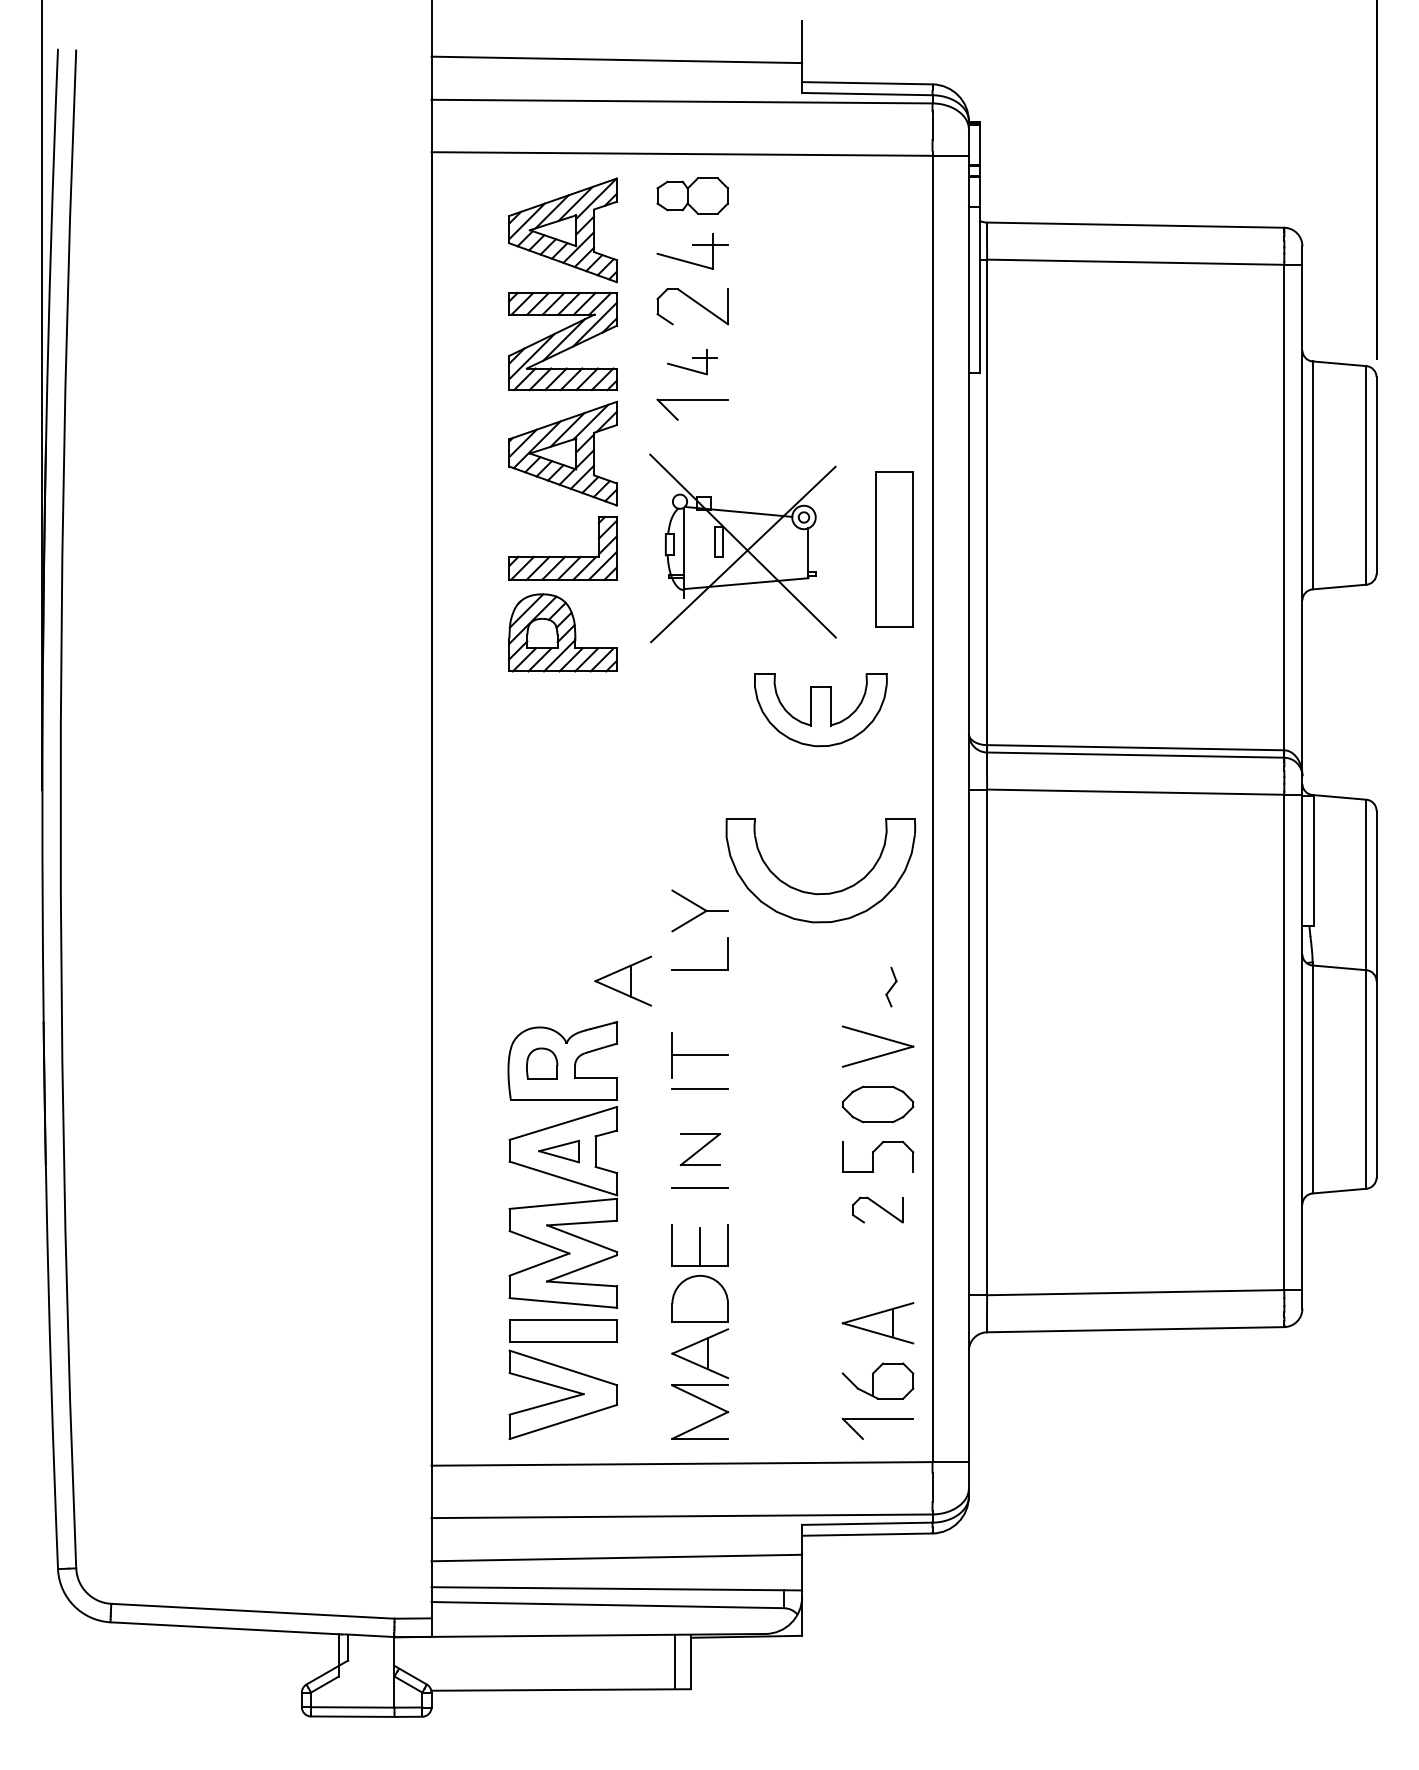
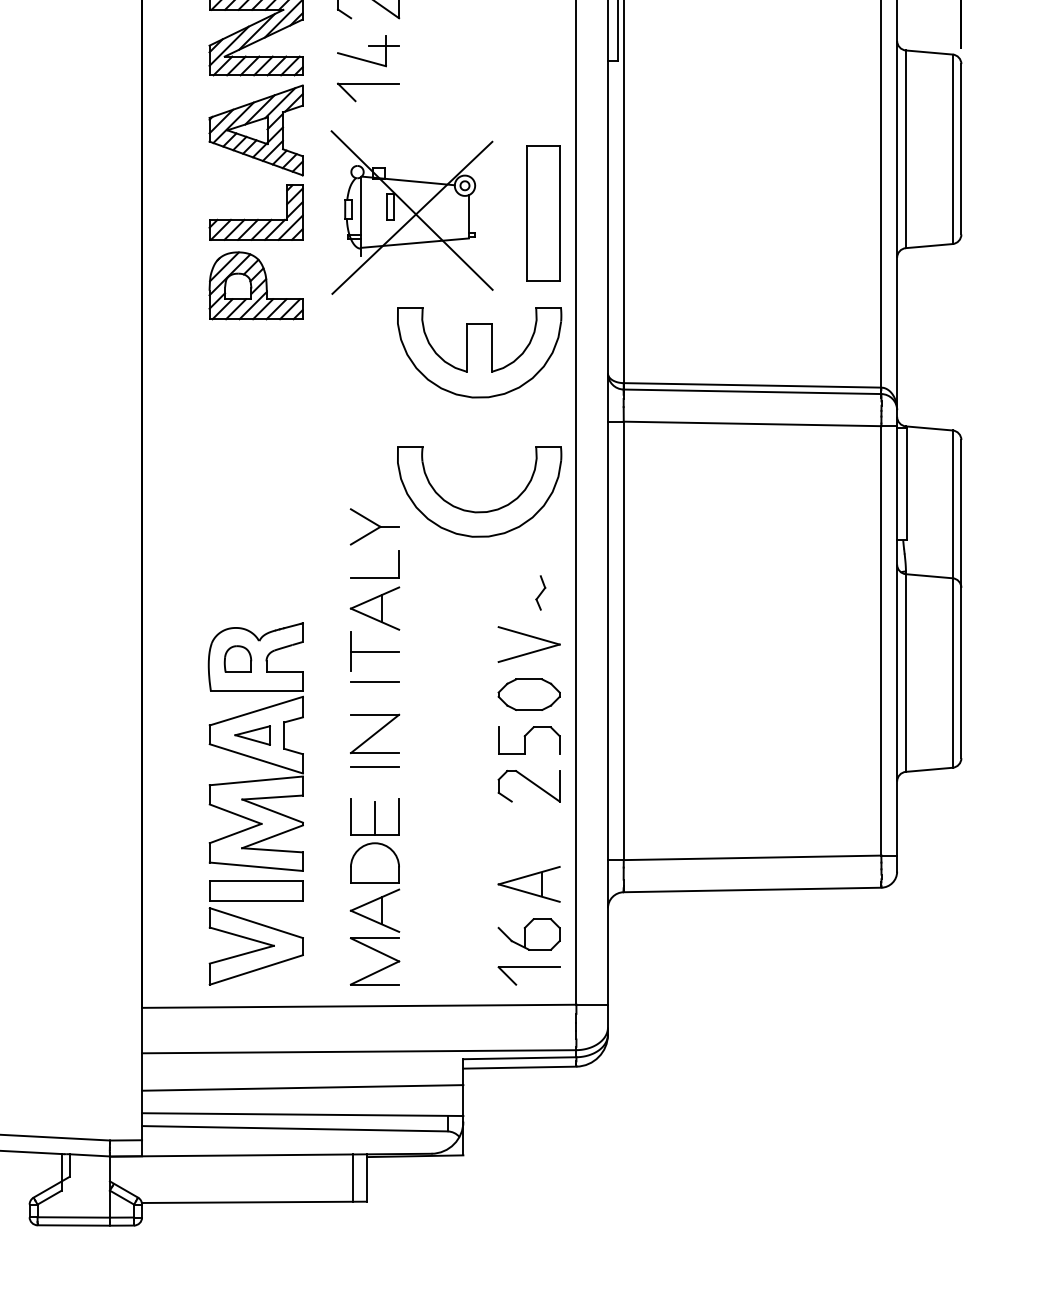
part: (692, 361) -> (368, 50), size x1.43
part: (820, 709) -> (479, 352), size x1.43
part: (622, 980) -> (374, 608), moved
part: (700, 1149) -> (375, 733), size x1.43
part: (877, 1209) -> (528, 785), size x1.43

